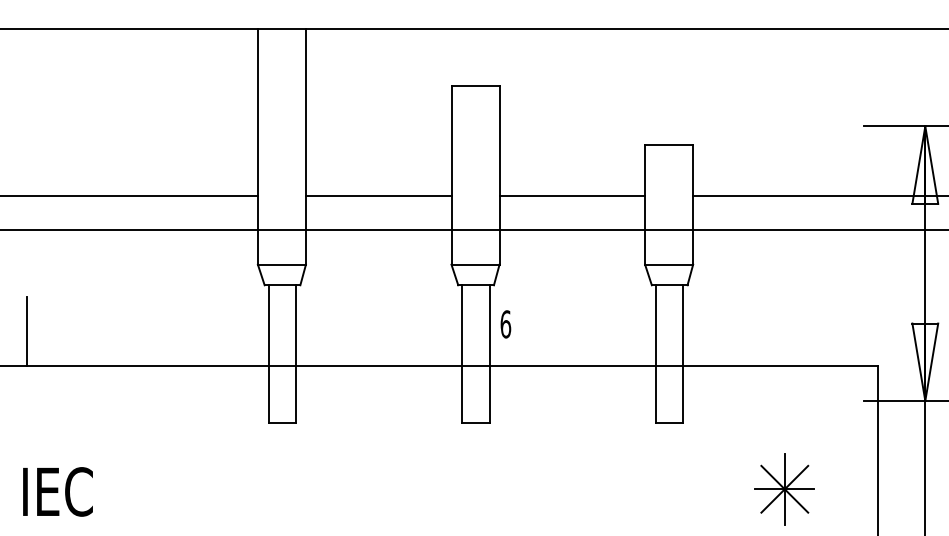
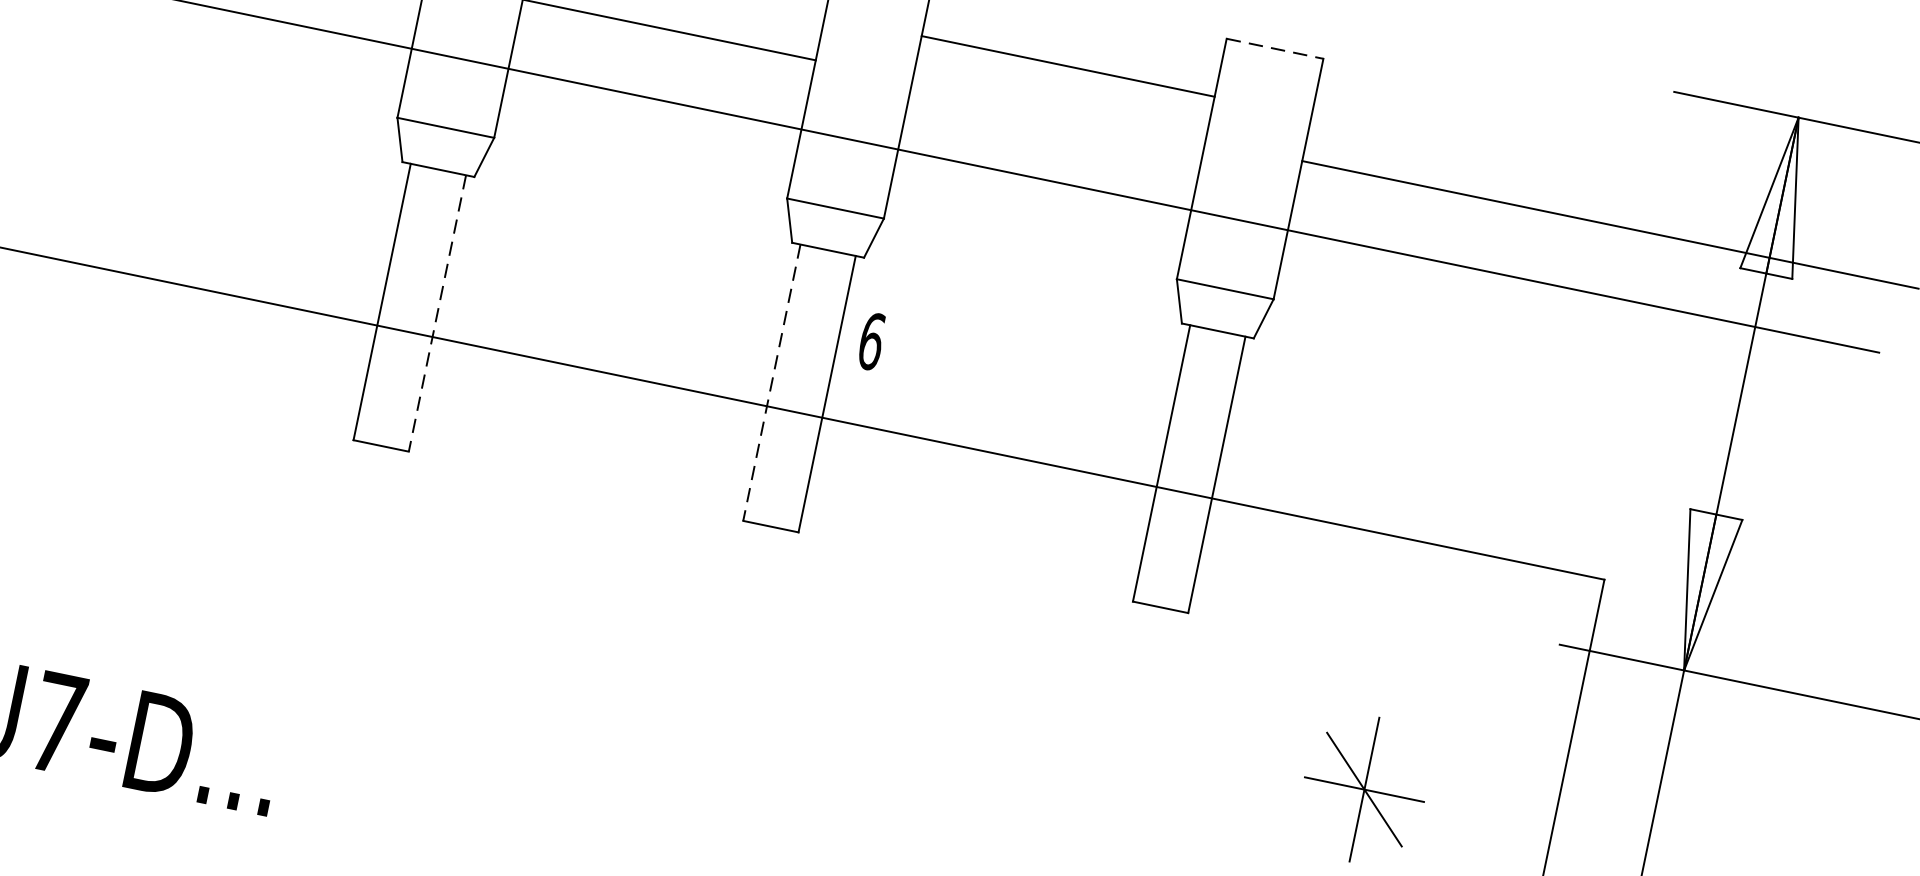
line: (669, 145) -> (1275, 49), solid -> dashed
line: (572, 196) -> (1068, 67), moved
line: (296, 353) -> (438, 312), solid -> dashed
line: (462, 353) -> (772, 381), solid -> dashed
line: (784, 488) -> (1364, 787), removed

